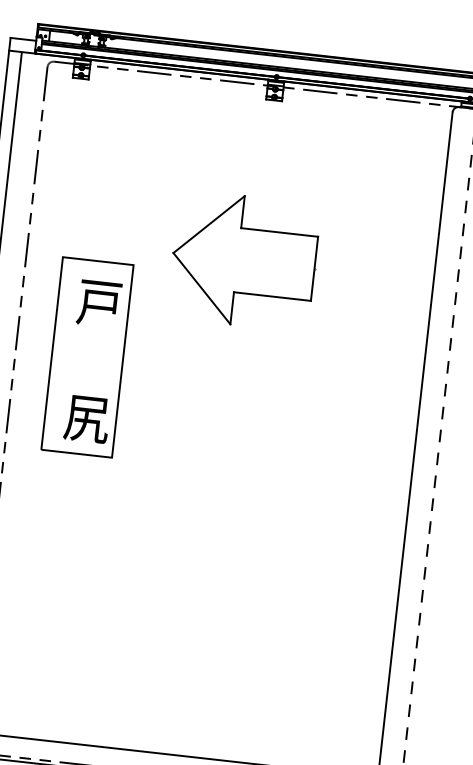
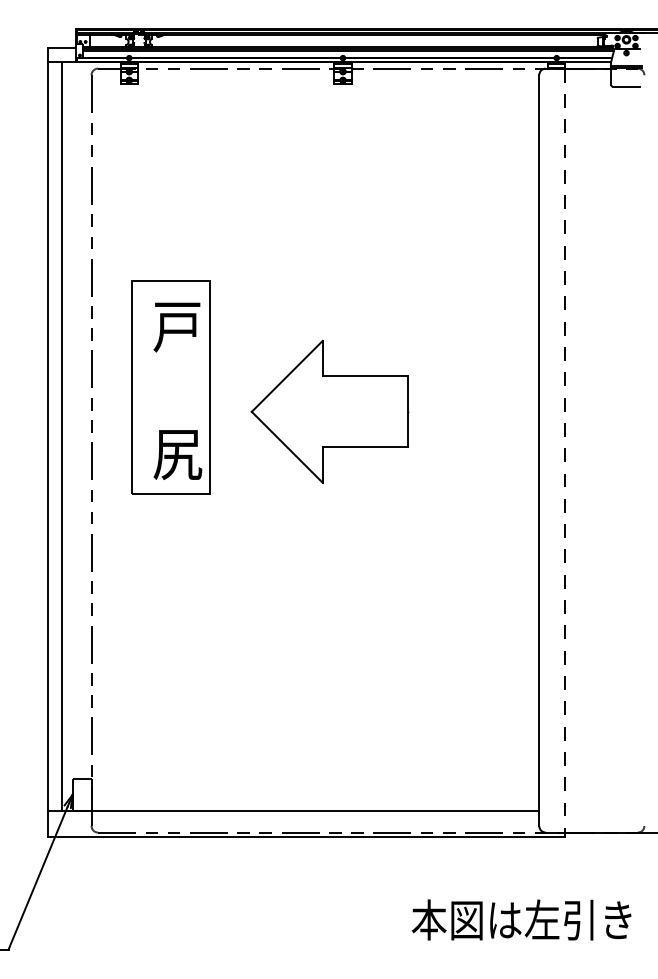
part: (243, 260) -> (329, 411), moved

